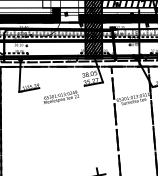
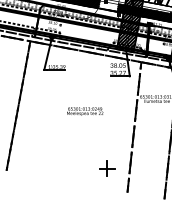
text: (61, 97) -> (85, 111), moved

